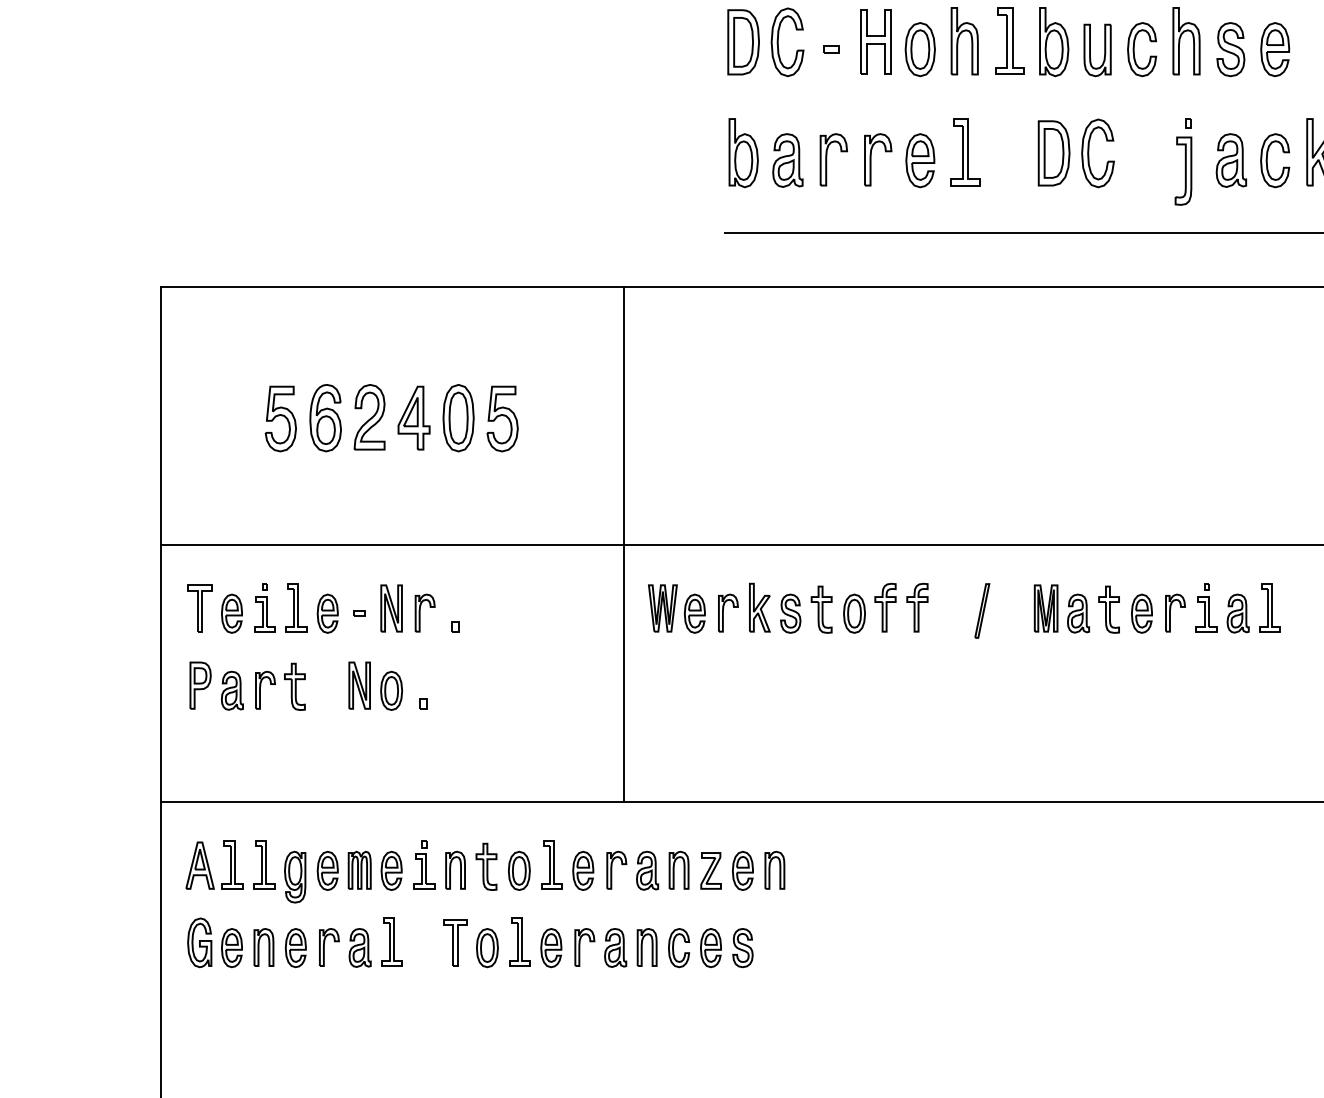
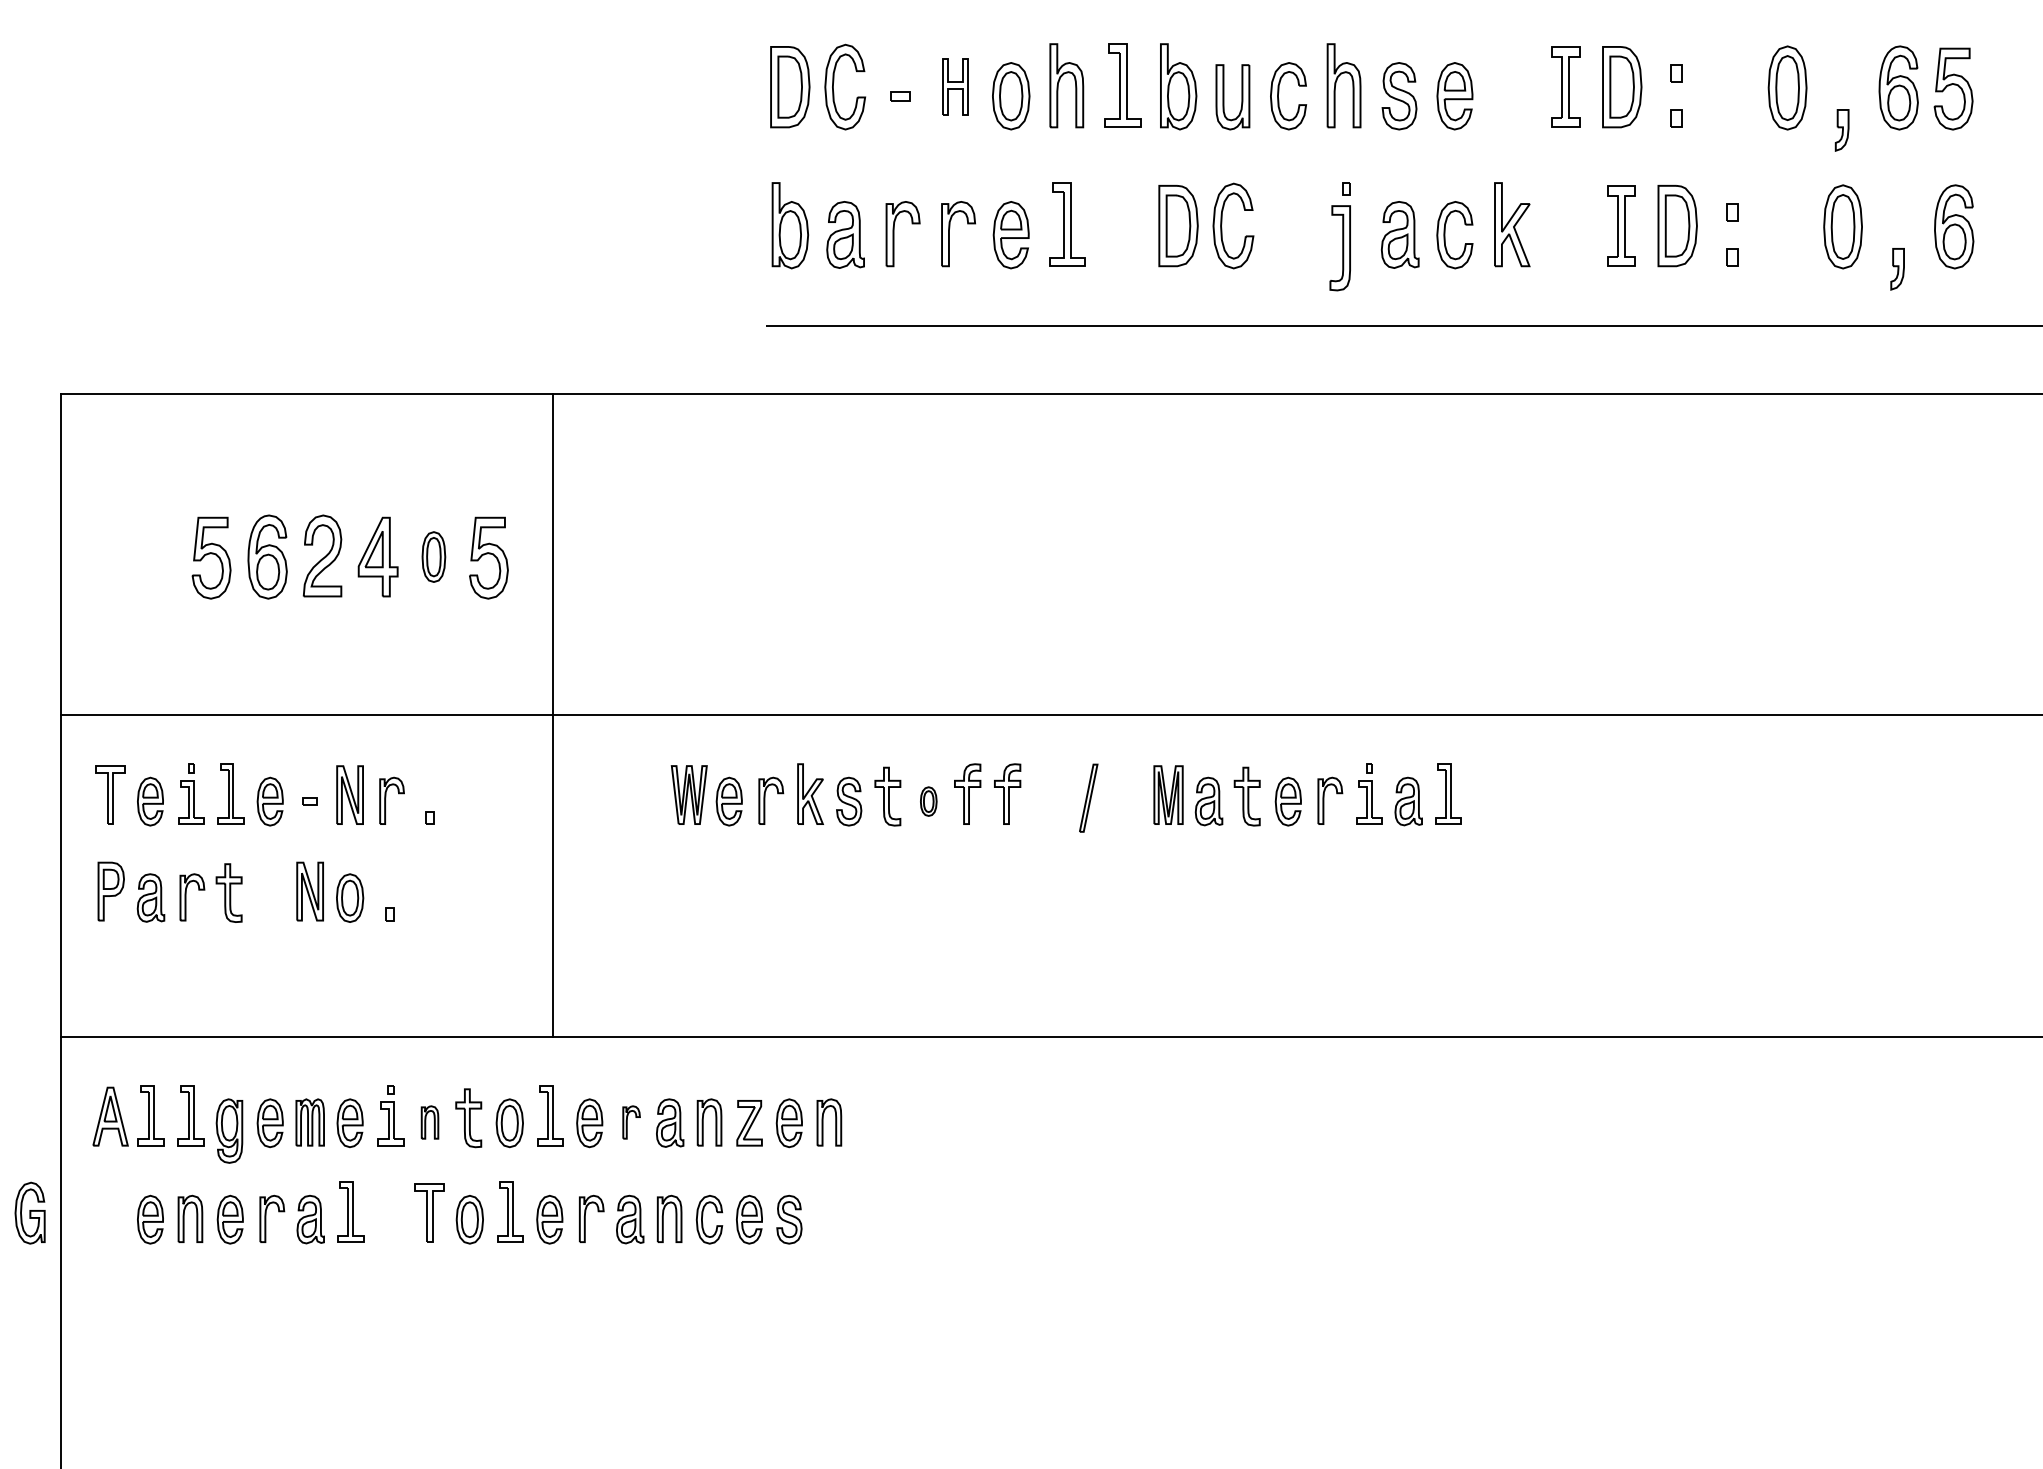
part: (875, 41) -> (955, 86), size x0.7
part: (458, 417) -> (433, 556), size x0.6
line: (623, 544) -> (553, 714), moved
part: (854, 613) -> (928, 801), size x0.6
part: (455, 870) -> (429, 1122), size x0.7
part: (616, 870) -> (631, 1122), size x0.7
part: (199, 942) -> (29, 1212), moved

